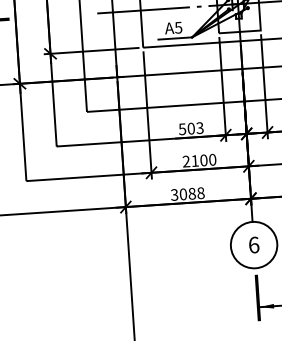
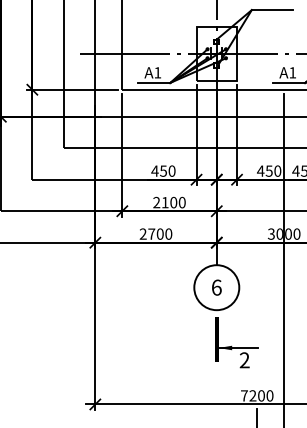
text: (178, 27) -> (157, 72), 5 -> 1
text: (191, 128) -> (163, 170), 503 -> 450
text: (187, 193) -> (155, 233), 3088 -> 2700

